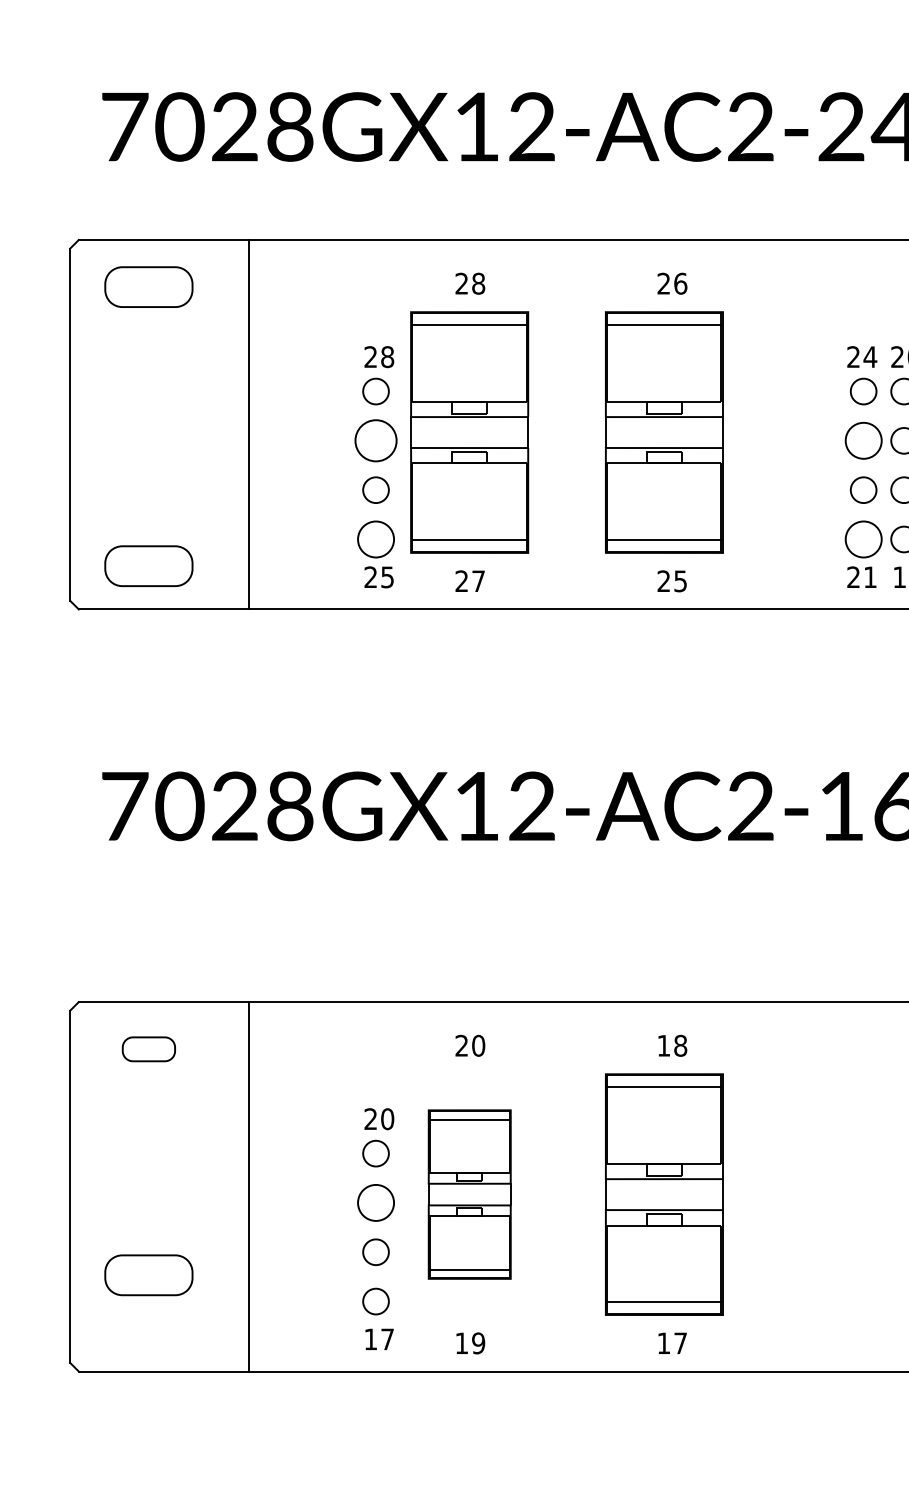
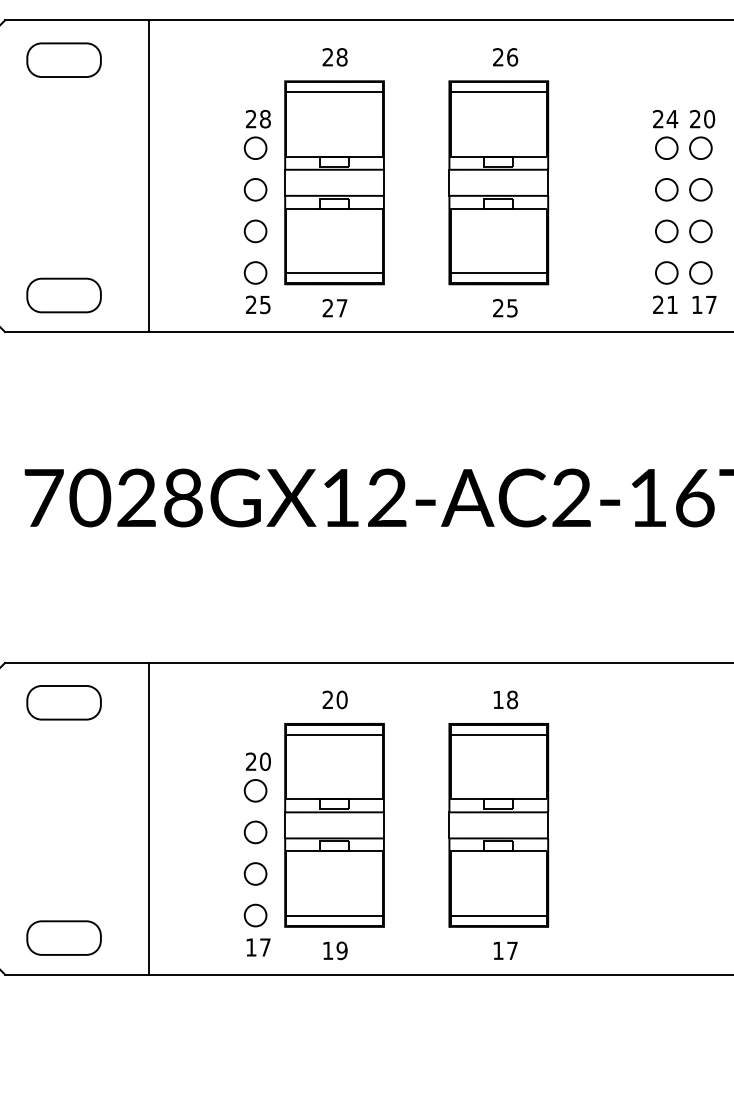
circle: (375, 440) -> (255, 189), size x0.62
circle: (863, 440) -> (666, 189), size x0.71
circle: (375, 539) -> (255, 272), size x0.71
circle: (863, 539) -> (666, 272), size x0.71
part: (148, 1049) -> (63, 703), size x1.67
part: (469, 1194) -> (334, 825), size x1.43
circle: (375, 1202) -> (255, 832), size x0.71
part: (148, 1275) -> (63, 938), moved

